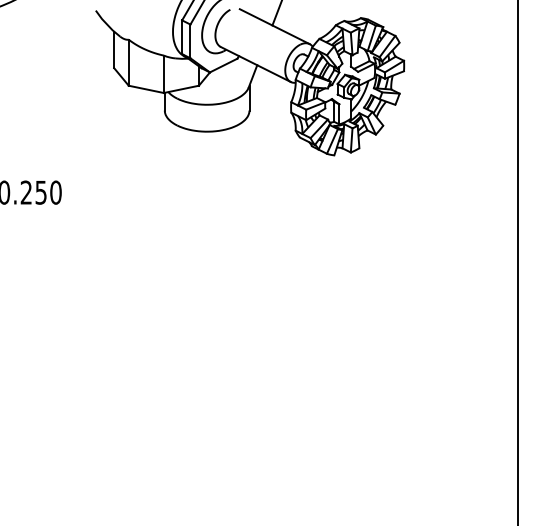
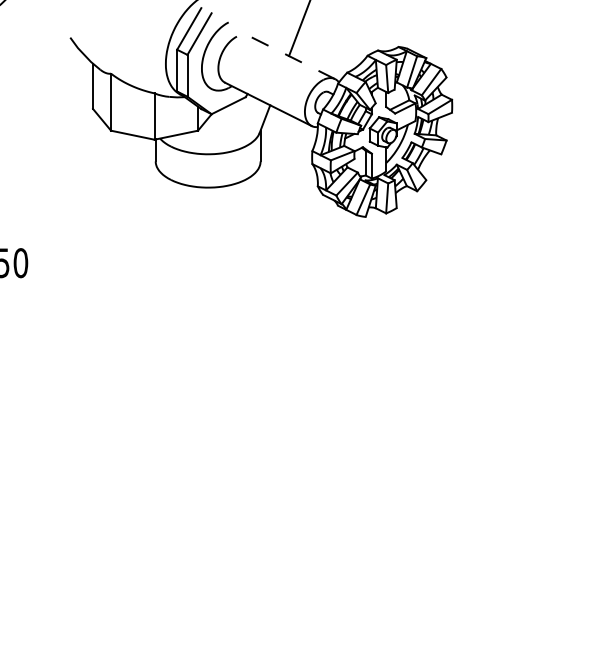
line: (274, 26) -> (291, 57), solid -> dashed

